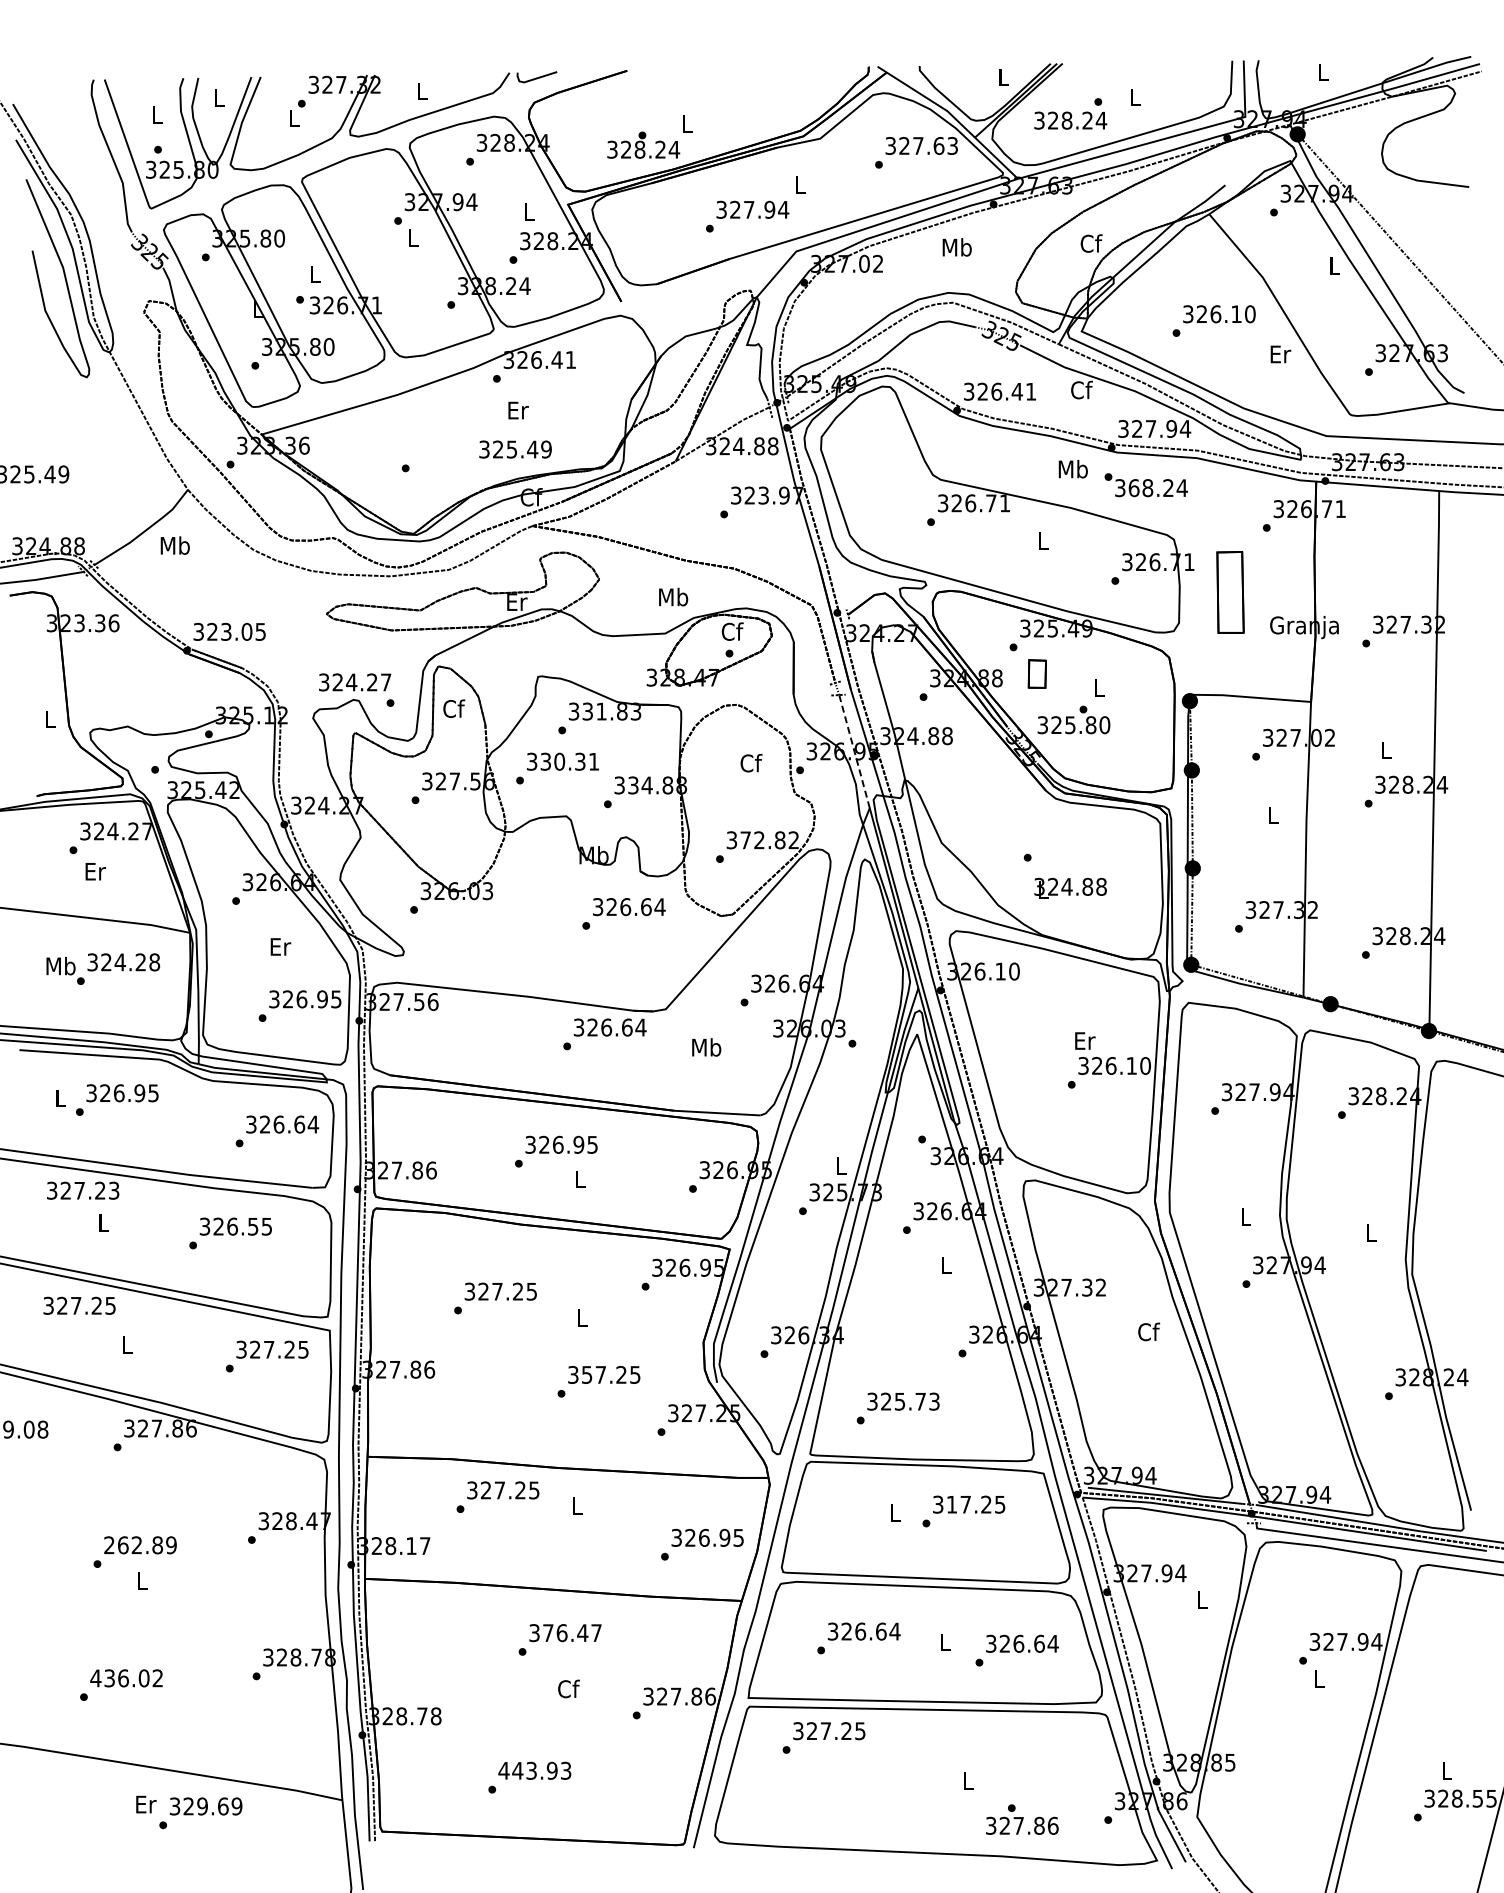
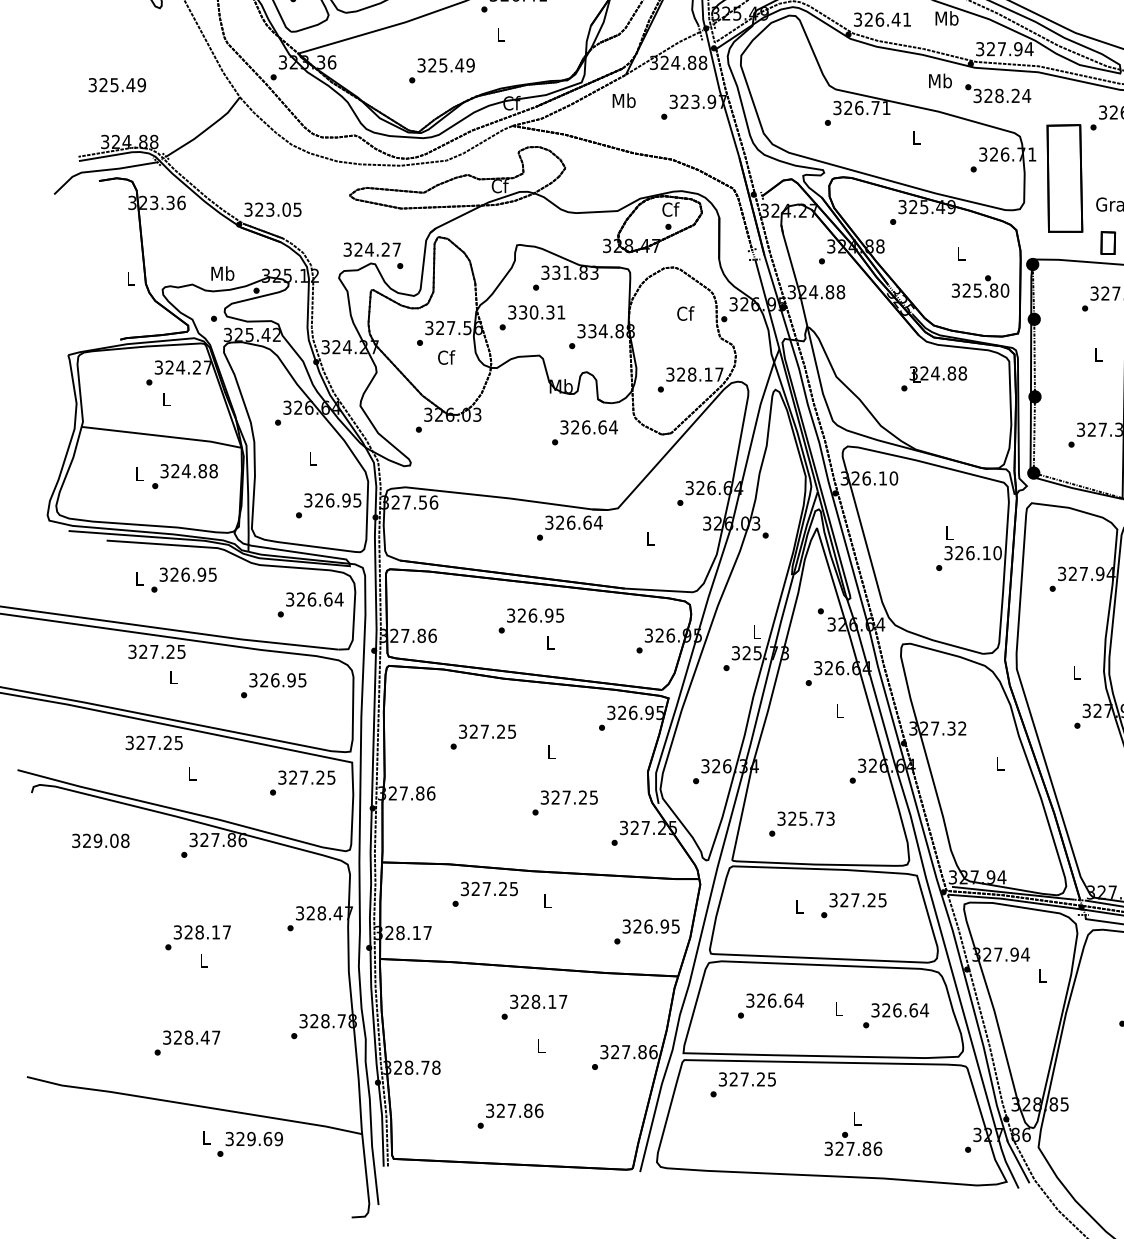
text: (1081, 389) -> (946, 17), Cf -> Mb
text: (518, 410) -> (501, 34), Er -> L
text: (515, 449) -> (446, 65), moved
text: (1133, 488) -> (988, 96), 368.24 -> 328.24
text: (174, 545) -> (222, 273), moved
part: (1230, 592) -> (1064, 178), size x1.67
text: (673, 596) -> (624, 100), moved
text: (517, 602) -> (500, 186), Er -> Cf
part: (1036, 673) -> (1107, 242), moved
text: (454, 708) -> (446, 357), moved
text: (1073, 719) -> (980, 286), moved
line: (854, 751) -> (767, 304), dashed -> solid
text: (769, 840) -> (700, 374), 372.82 -> 328.17
text: (95, 871) -> (166, 399), Er -> L
text: (1070, 887) -> (938, 373), moved
text: (280, 946) -> (313, 458), Er -> L
text: (140, 962) -> (202, 471), 324.28 -> 324.88
text: (60, 965) -> (139, 473), Mb -> L
text: (1085, 1040) -> (950, 533), Er -> L
text: (706, 1047) -> (650, 538), Mb -> L
text: (114, 1190) -> (181, 651), 327.23 -> 327.25
text: (252, 1226) -> (291, 680), 326.55 -> 326.95
text: (1149, 1331) -> (1000, 763), Cf -> L
text: (587, 1374) -> (556, 797), 357.25 -> 327.25
text: (951, 1504) -> (844, 900), 317.25 -> 327.25
text: (140, 1545) -> (202, 932), 262.89 -> 328.17
text: (565, 1632) -> (538, 1001), 376.47 -> 328.17
text: (126, 1678) -> (191, 1037), 436.02 -> 328.47
text: (568, 1688) -> (541, 1045), Cf -> L
text: (534, 1770) -> (514, 1110), 443.93 -> 327.86
text: (146, 1804) -> (207, 1137), Er -> L
text: (1022, 1819) -> (853, 1143), moved

